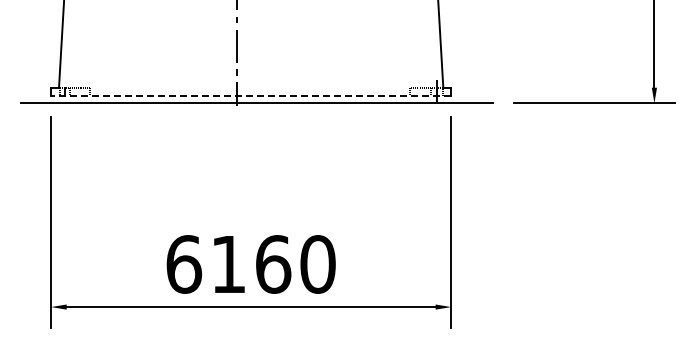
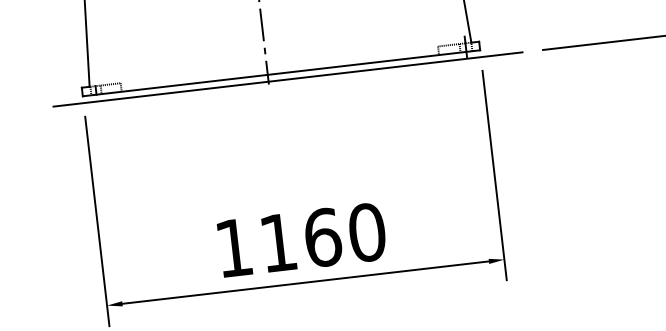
line: (251, 96) -> (281, 73), dashed -> solid
text: (184, 264) -> (234, 247), 6160 -> 1160

